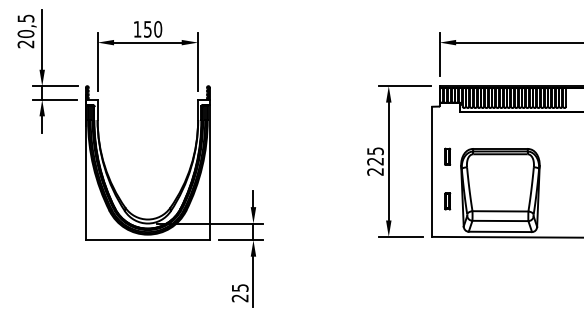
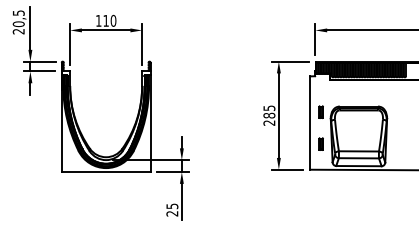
text: (147, 29) -> (105, 21), 150 -> 110
text: (375, 161) -> (269, 115), 225 -> 285

